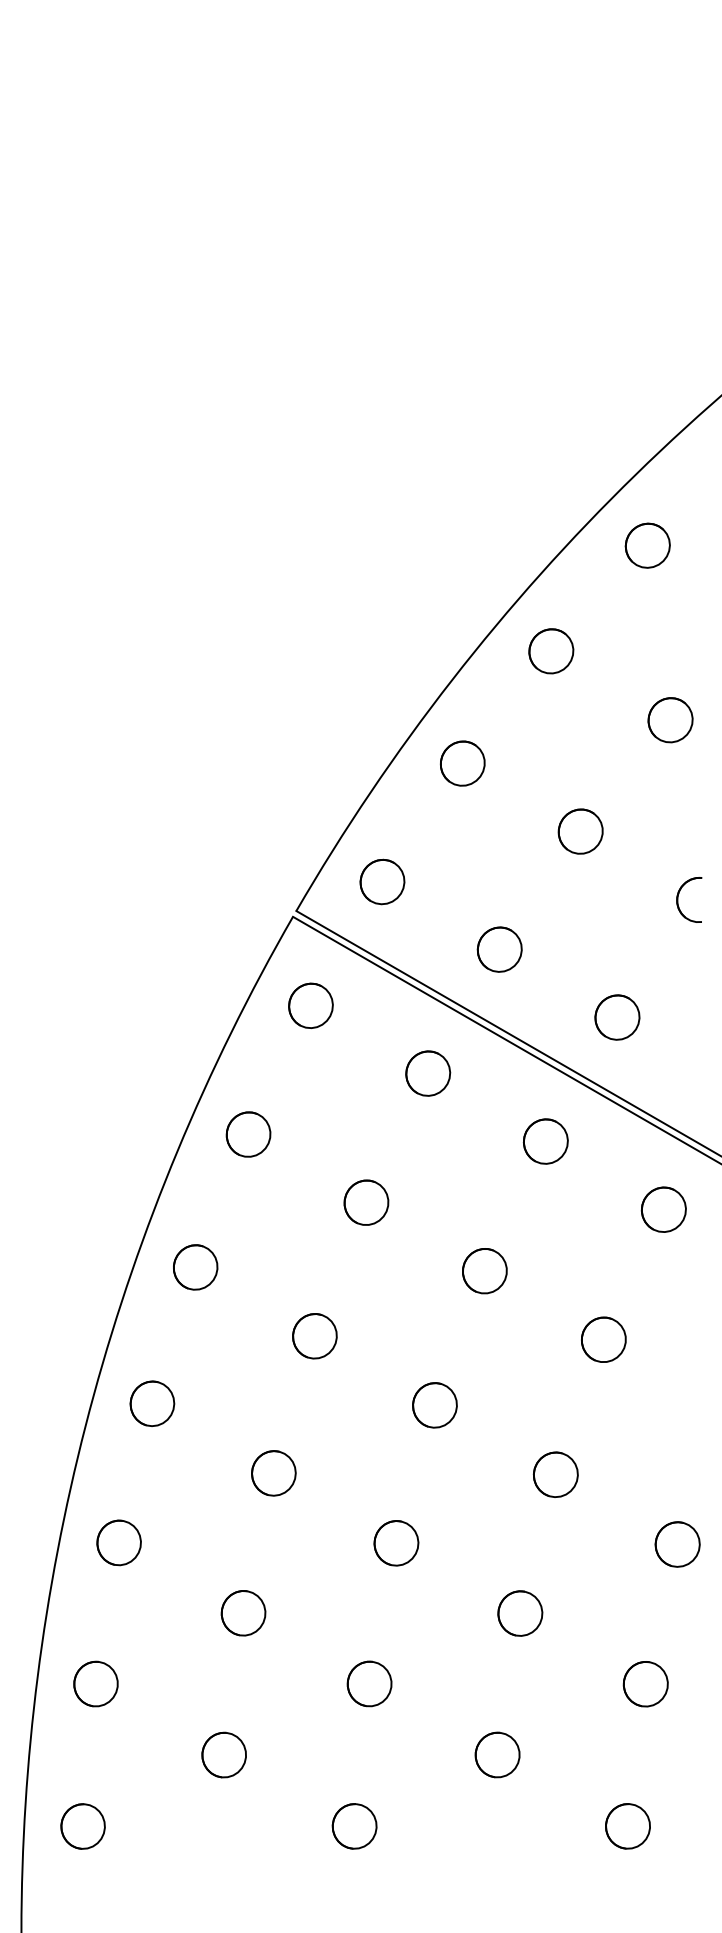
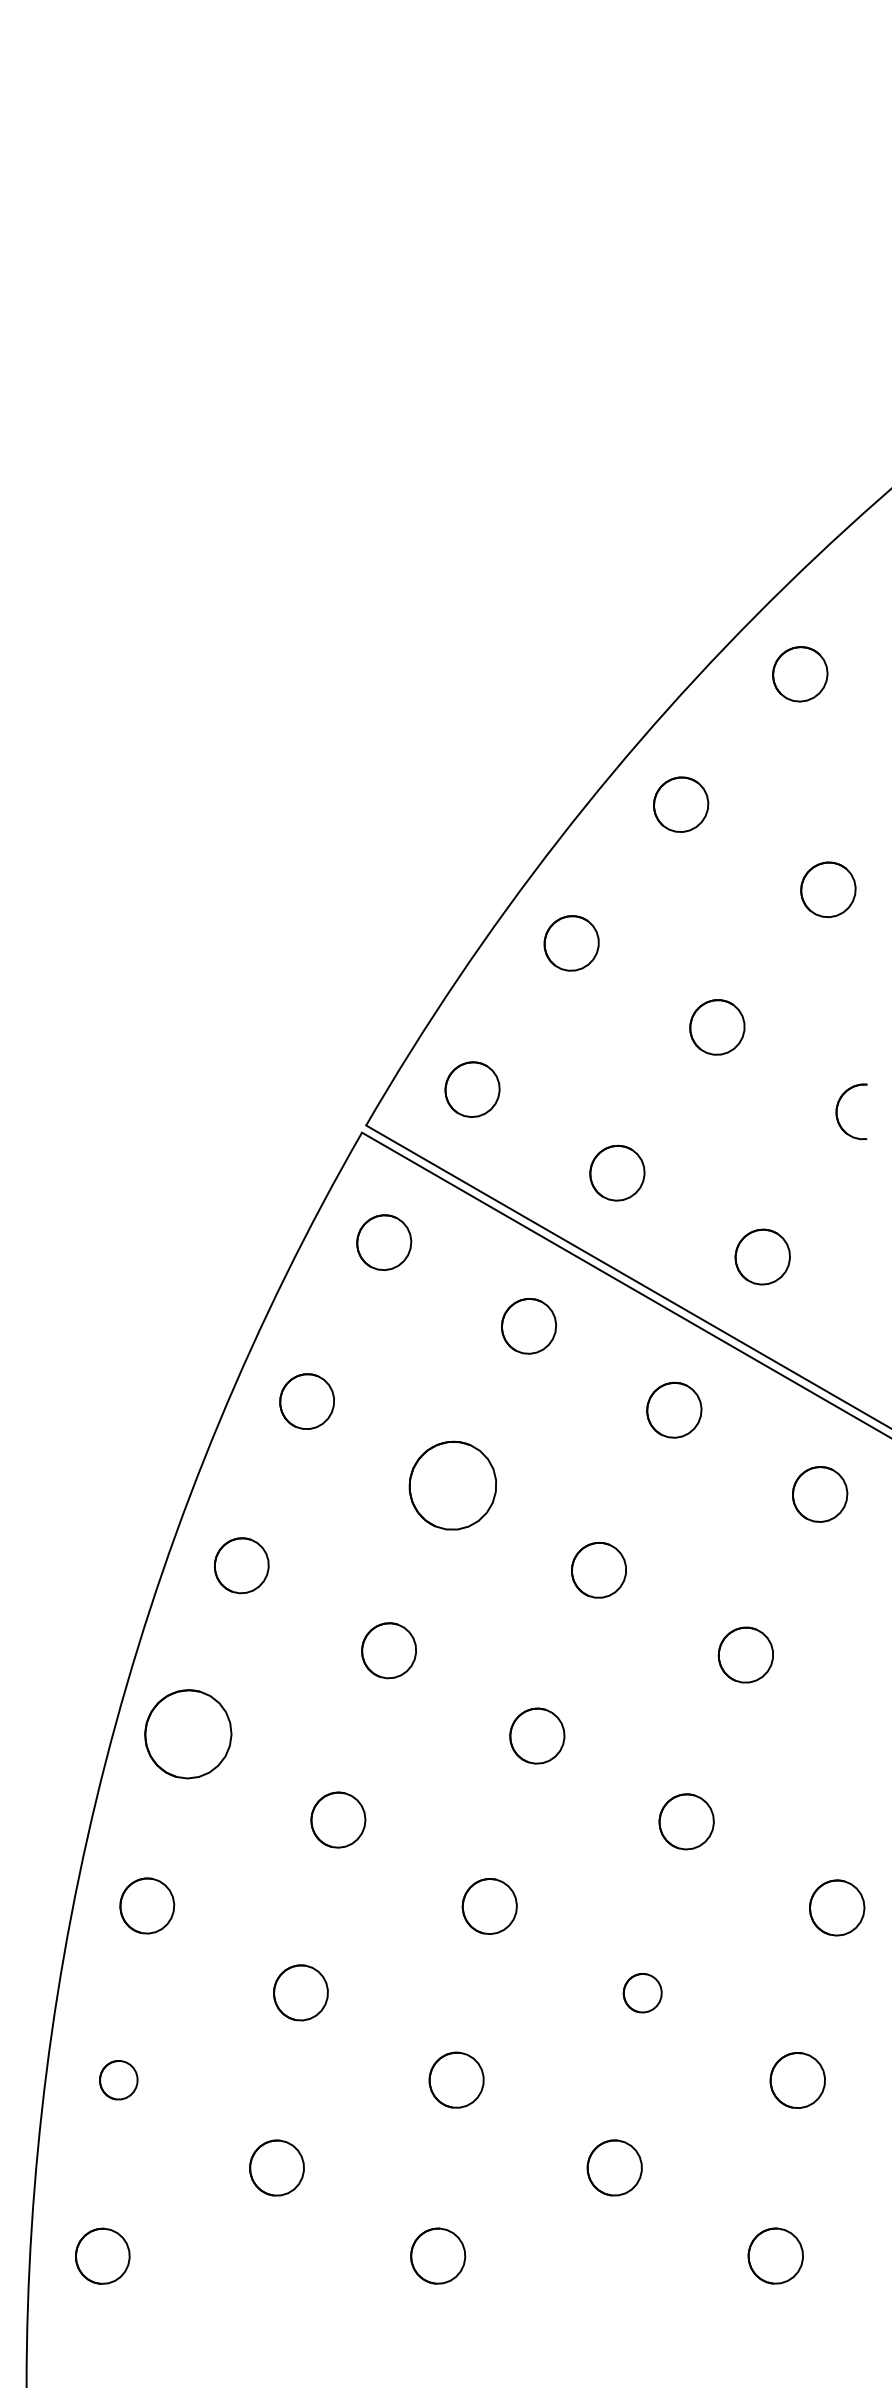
part: (366, 1202) -> (452, 1485), size x1.6
part: (152, 1403) -> (188, 1733), size x1.6
part: (520, 1612) -> (642, 1992), size x0.7
part: (95, 1683) -> (118, 2079), size x0.7

